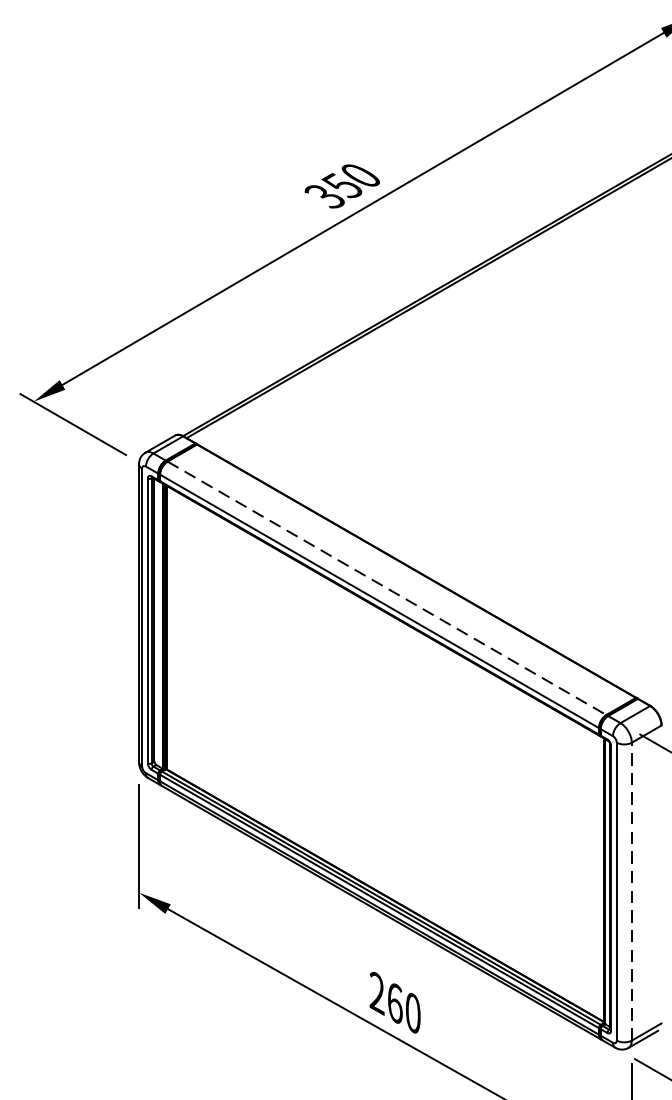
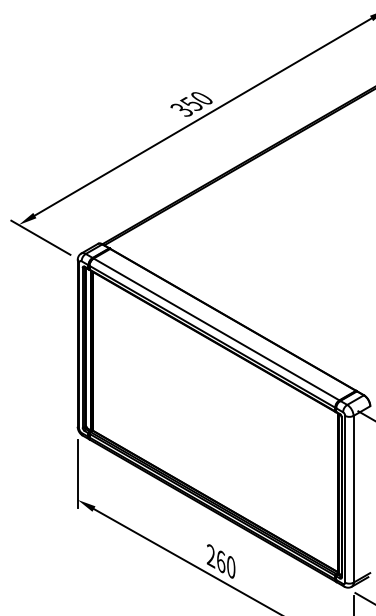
line: (386, 588) -> (216, 329), dashed -> solid
line: (631, 890) -> (353, 498), dashed -> solid

